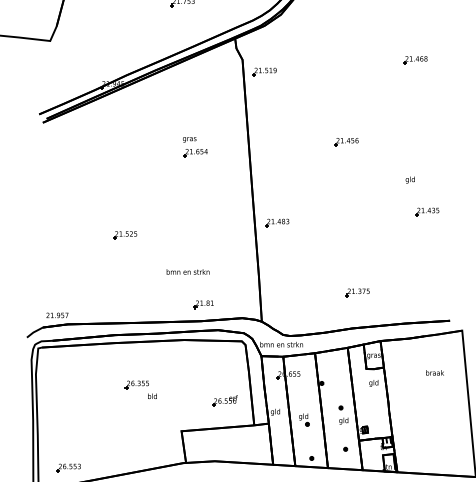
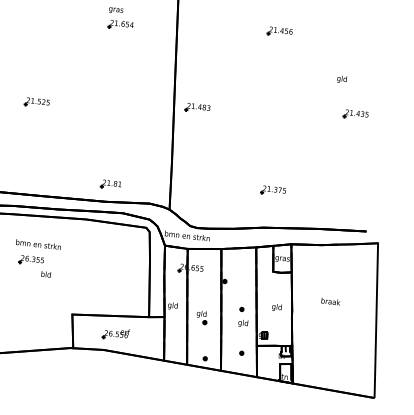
text: (187, 271) -> (38, 244), moved
text: (434, 372) -> (330, 301), moved
text: (373, 383) -> (276, 307), moved
part: (224, 400) -> (115, 333), moved

